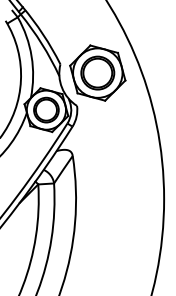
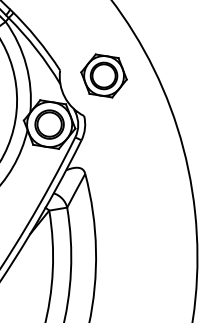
part: (97, 72) -> (103, 75), size x0.7

